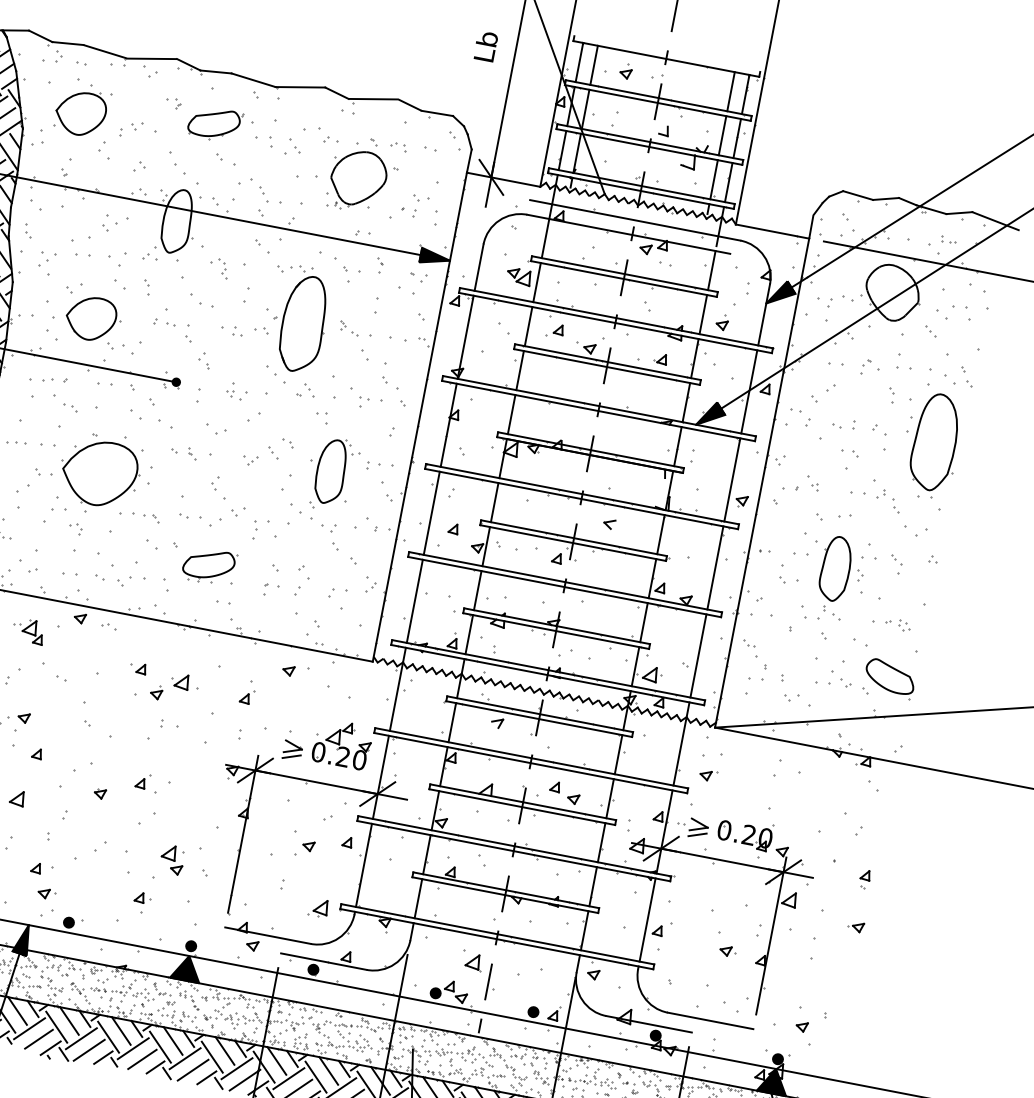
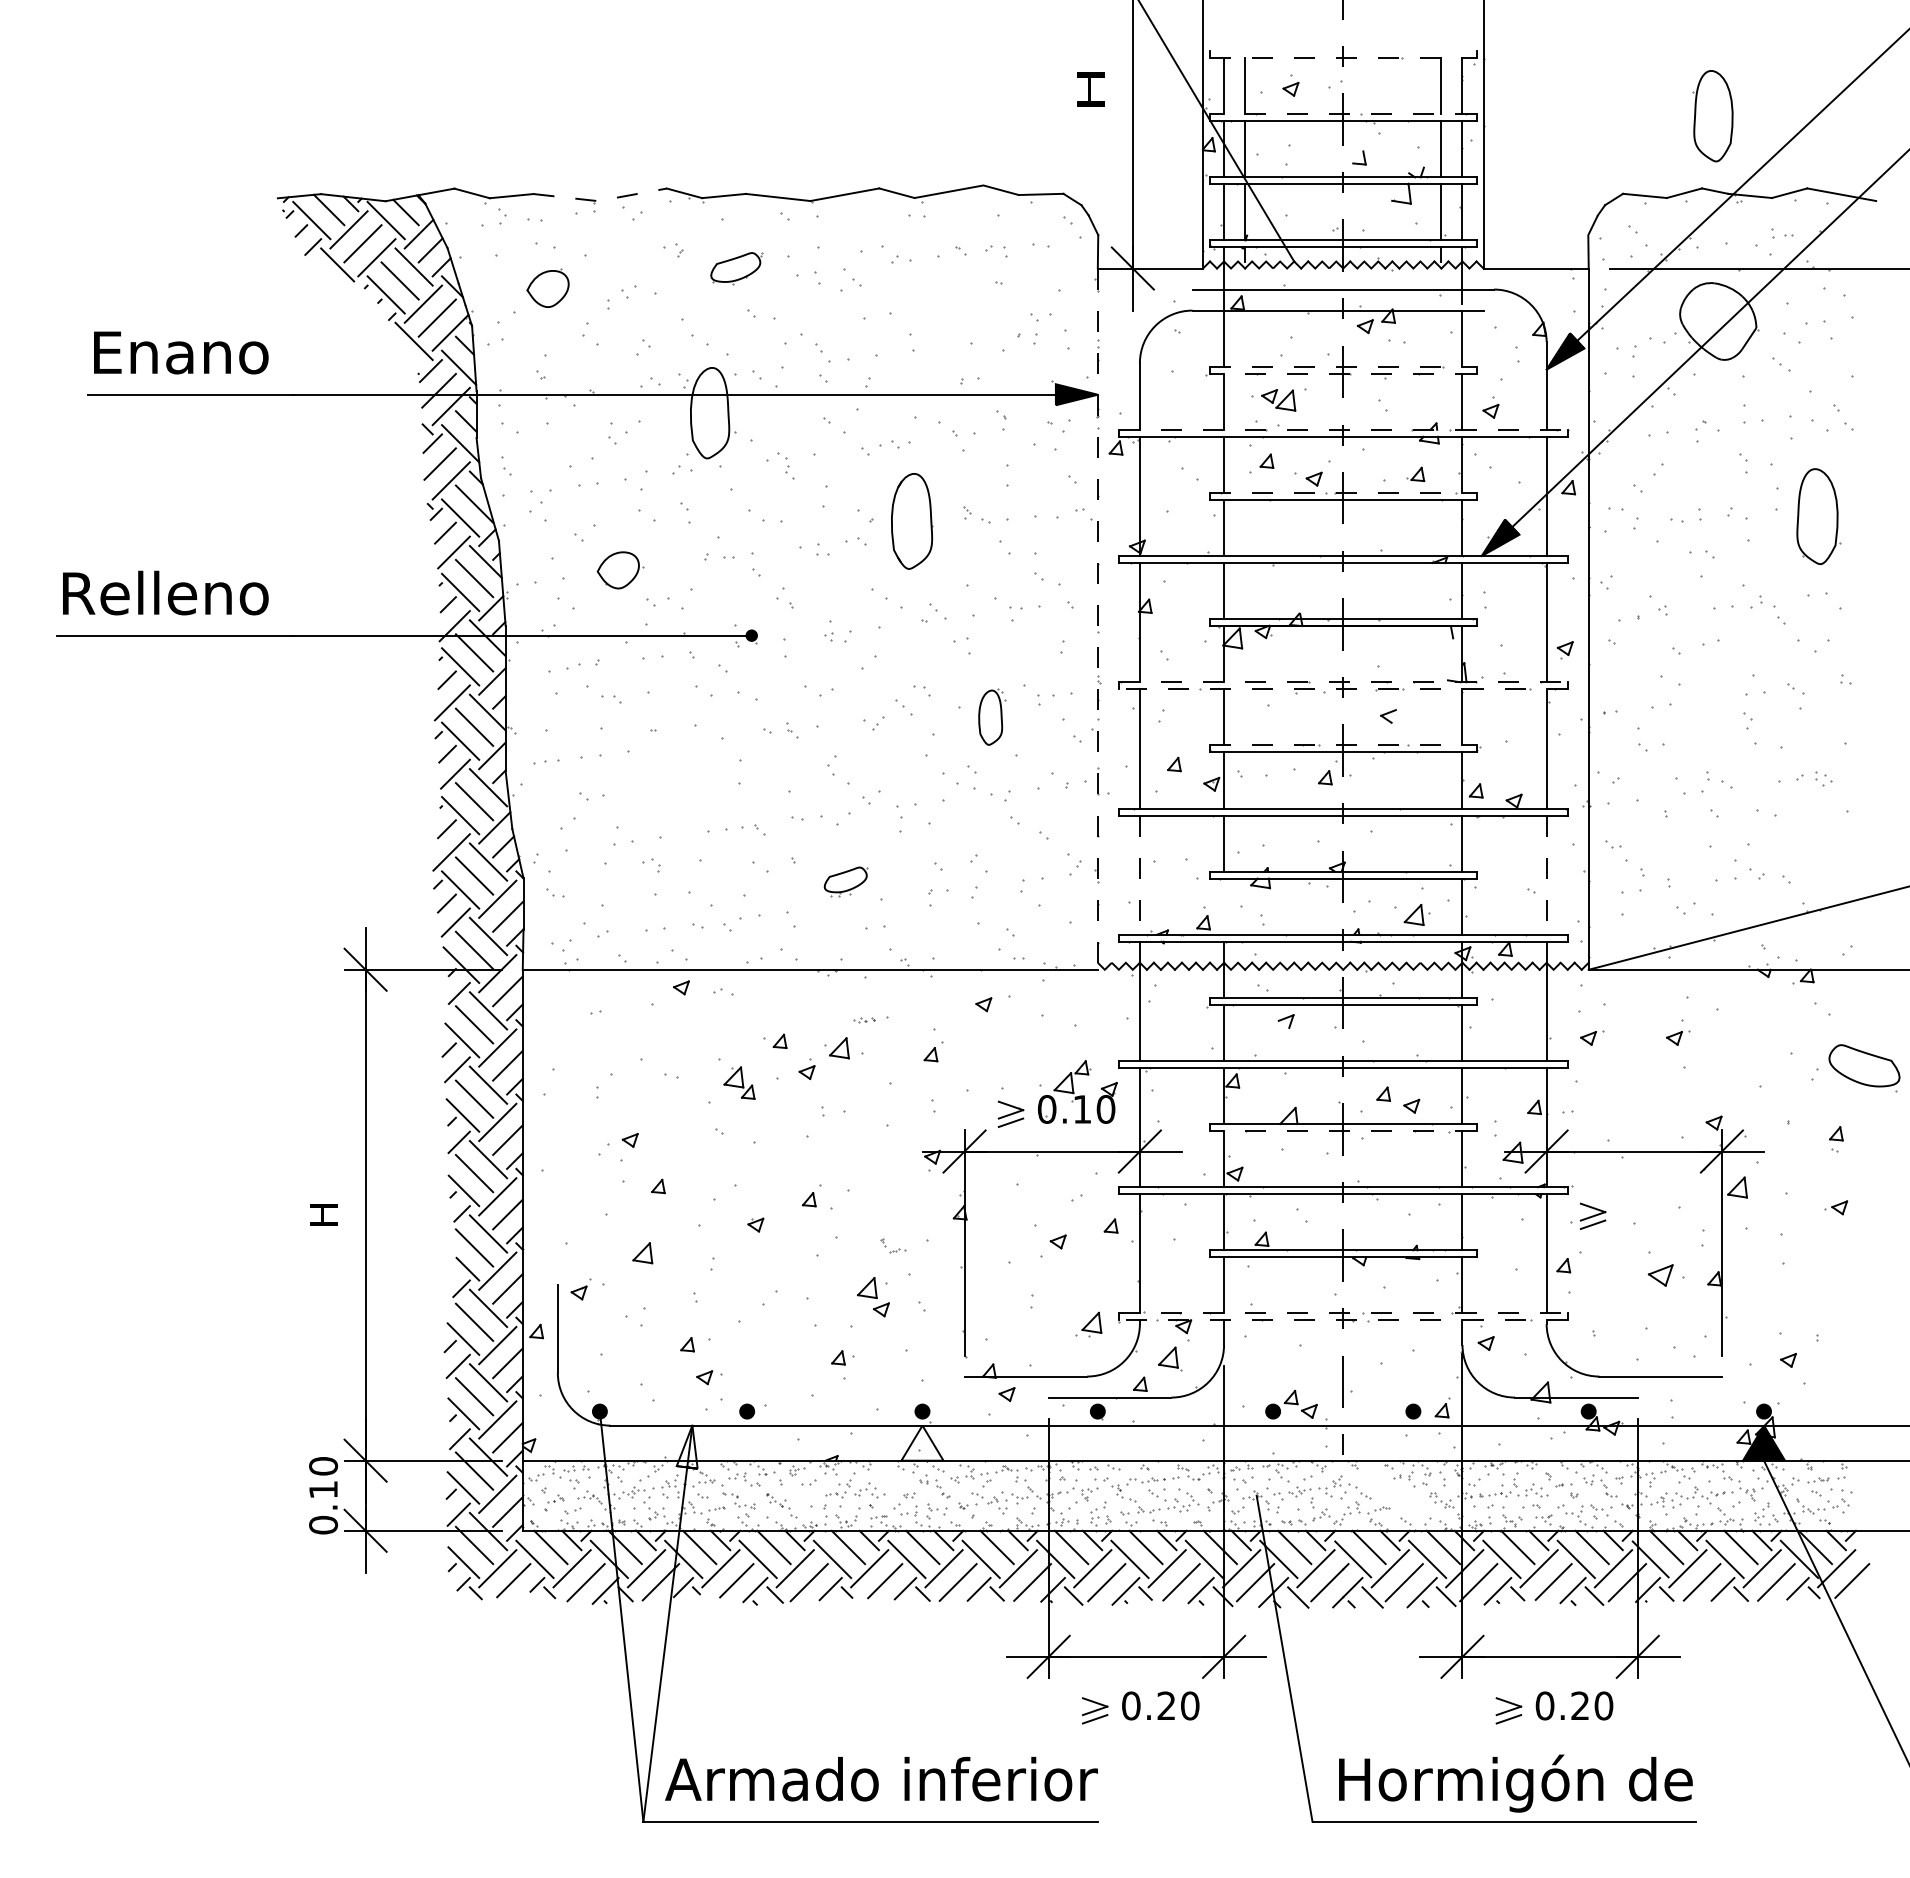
text: (486, 46) -> (1090, 88), Lb -> H
line: (128, 58) -> (599, 200), solid -> dashed
line: (666, 59) -> (1343, 58), solid -> dashed
line: (658, 98) -> (1342, 114), solid -> dashed
part: (80, 112) -> (547, 287), size x0.6
part: (214, 124) -> (736, 268), size x0.7
part: (358, 180) -> (949, 308), removed
line: (625, 274) -> (1343, 366), solid -> dashed
part: (518, 276) -> (1278, 400), moved
line: (623, 278) -> (1342, 373), solid -> dashed
line: (616, 317) -> (1343, 429), solid -> dashed
part: (93, 319) -> (620, 570), size x0.6
part: (303, 324) -> (912, 521), size x0.7
line: (608, 361) -> (1343, 492), solid -> dashed
line: (419, 417) -> (1097, 619), solid -> dashed
part: (936, 442) -> (1818, 516), size x0.7
part: (333, 470) -> (992, 716), size x0.6
part: (99, 472) -> (669, 781), removed
line: (582, 494) -> (1343, 682), solid -> dashed
line: (581, 499) -> (1342, 689), solid -> dashed
line: (574, 538) -> (1343, 745), solid -> dashed
part: (208, 566) -> (845, 881), size x0.6
part: (835, 569) -> (1712, 116), moved
line: (414, 601) -> (1139, 875), solid -> dashed
part: (33, 631) -> (739, 1082), moved
line: (469, 634) -> (1224, 906), removed
line: (698, 656) -> (1546, 875), solid -> dashed
part: (652, 674) -> (1416, 914), moved
part: (889, 678) -> (1864, 1068), moved
text: (342, 756) -> (1081, 1109), 0.20 -> 0.10
part: (768, 786) -> (1678, 1037), added
line: (521, 807) -> (1342, 1131), solid -> dashed
part: (698, 828) -> (1592, 1215), moved
part: (745, 833) -> (1658, 1108), removed
line: (497, 934) -> (1343, 1313), solid -> dashed
fill: (21, 938) -> (686, 1446), removed
line: (496, 939) -> (1342, 1320), solid -> dashed
part: (728, 951) -> (1666, 1275), size x1.6
part: (474, 962) -> (1170, 1358), moved
fill: (187, 967) -> (922, 1442), removed
part: (98, 989) -> (864, 1020), moved
part: (161, 989) -> (893, 1245), moved
part: (507, 1066) -> (1392, 1493), removed

